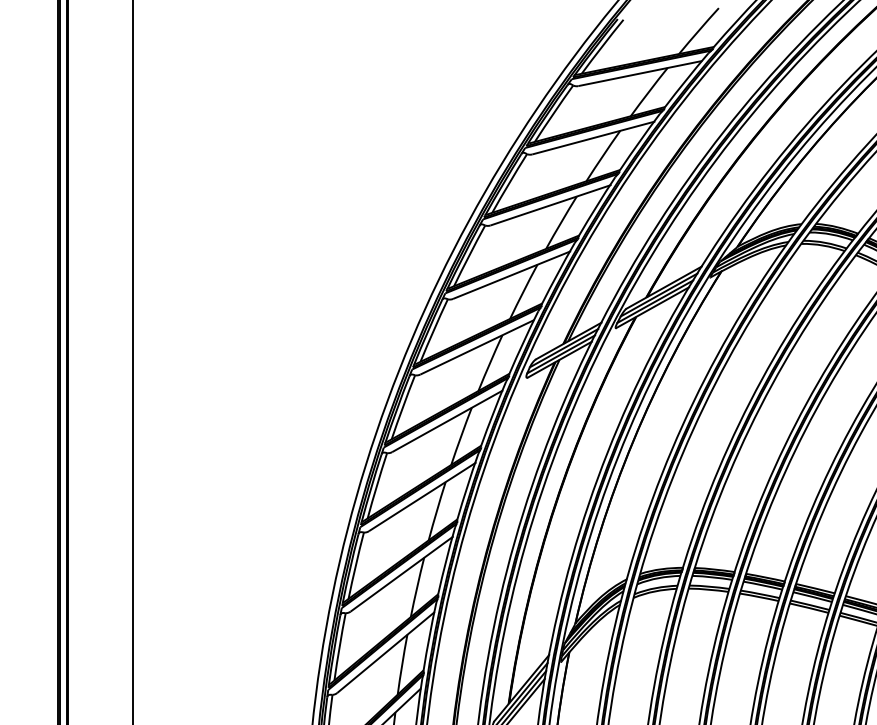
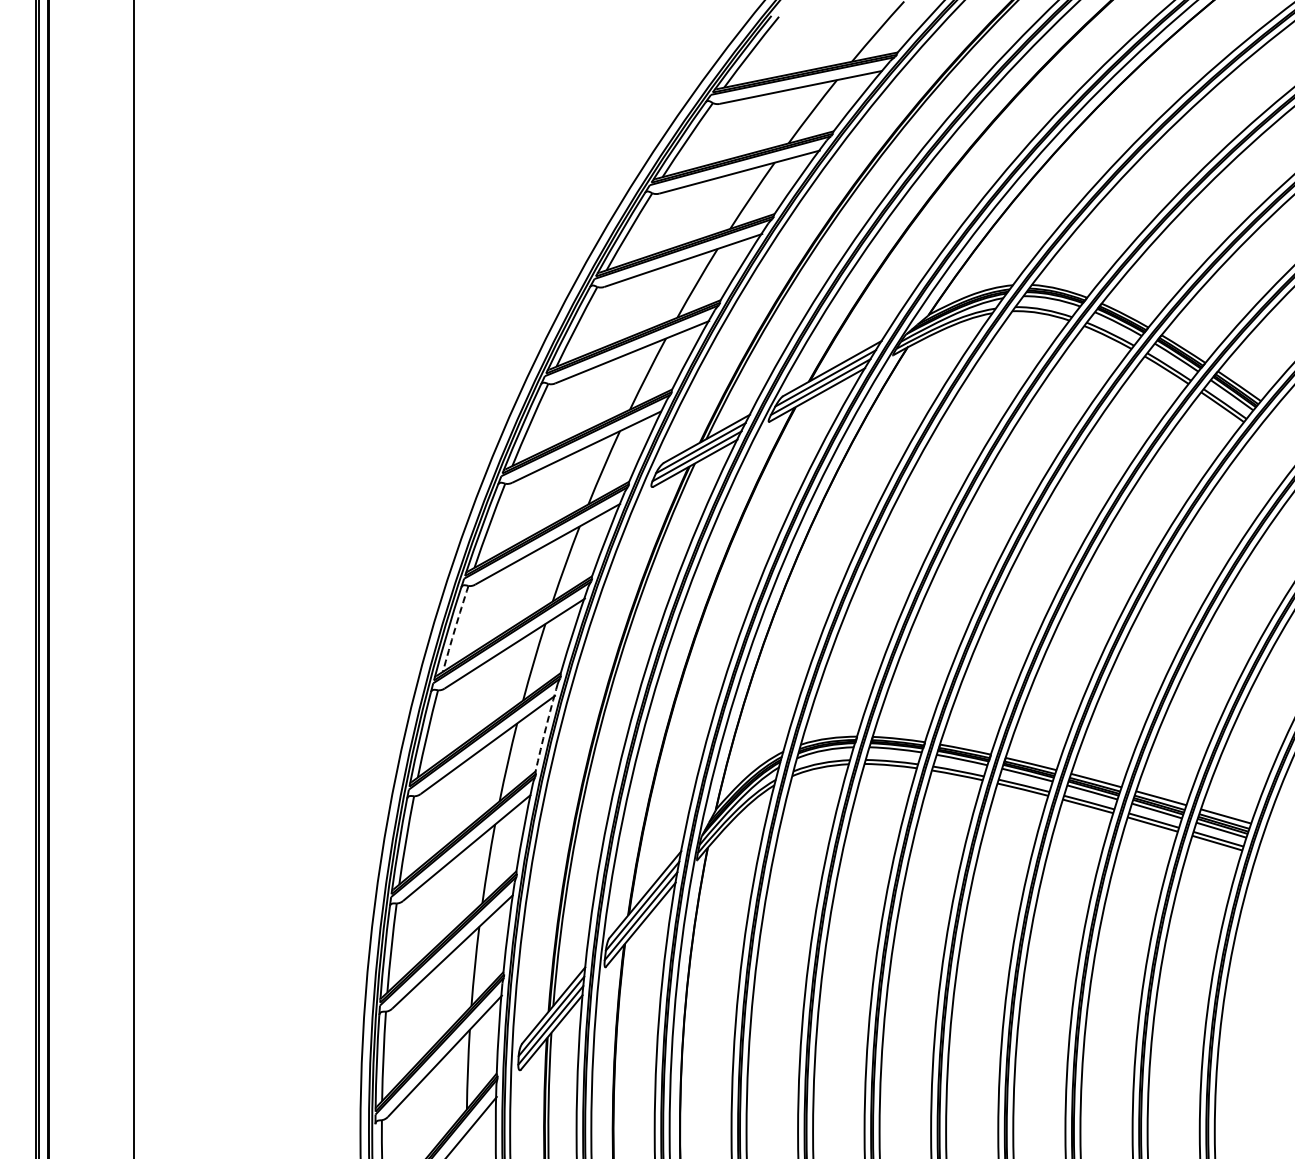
arc: (377, 485) -> (455, 628), solid -> dashed
arc: (445, 560) -> (545, 727), solid -> dashed

